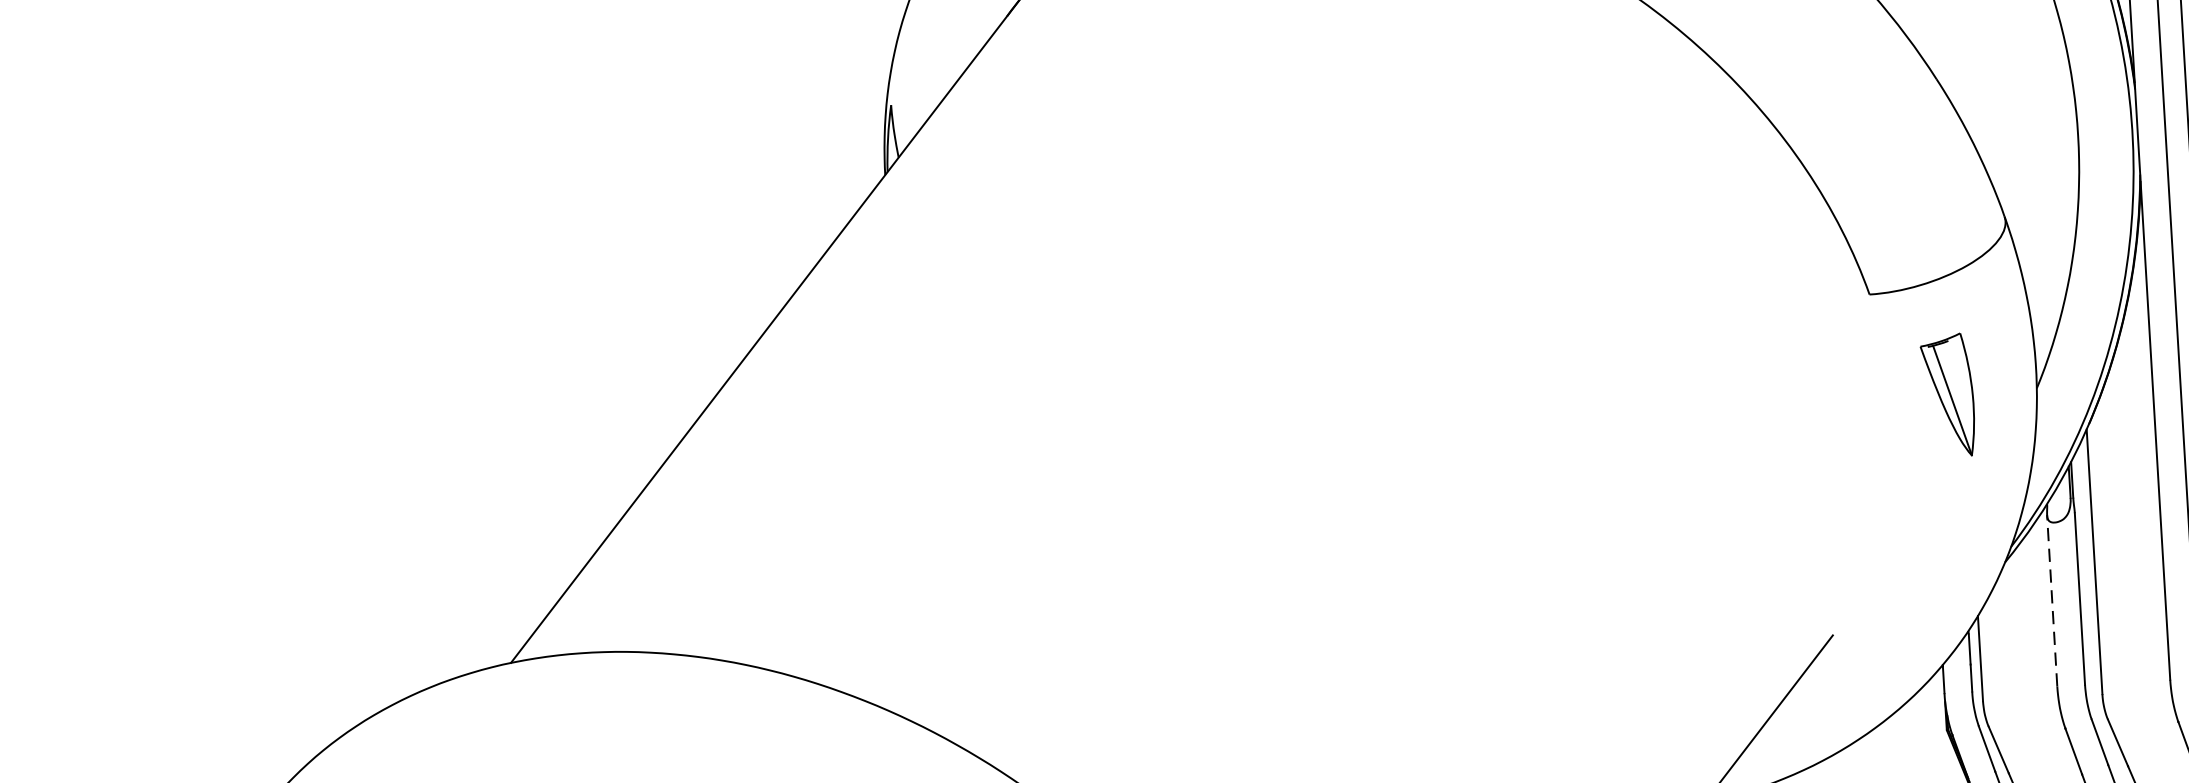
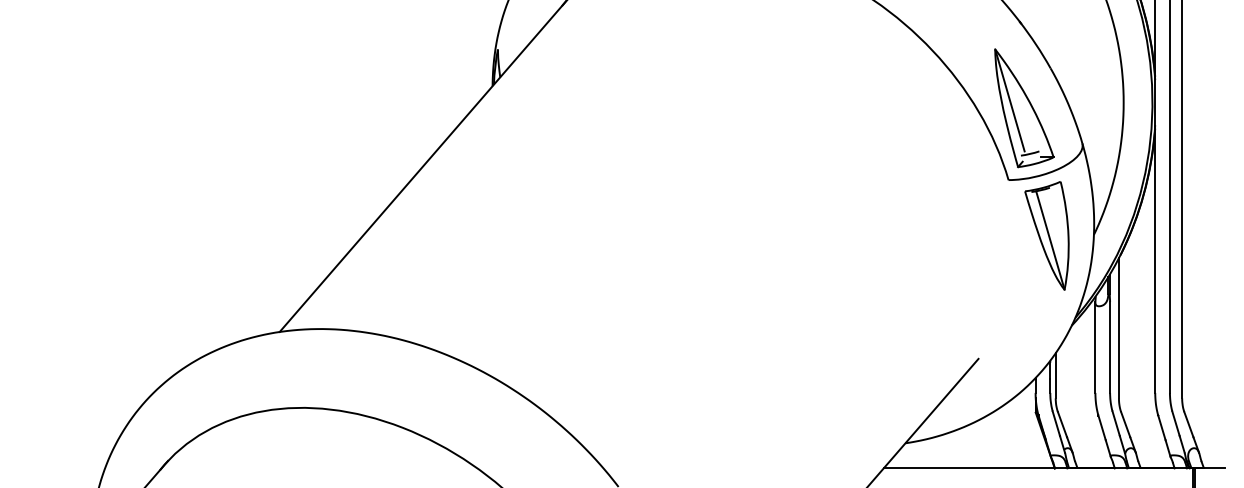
part: (1891, 157) -> (1024, 108), added
part: (1947, 394) -> (1046, 235), size x1.67
line: (2052, 600) -> (1095, 347), dashed -> solid

